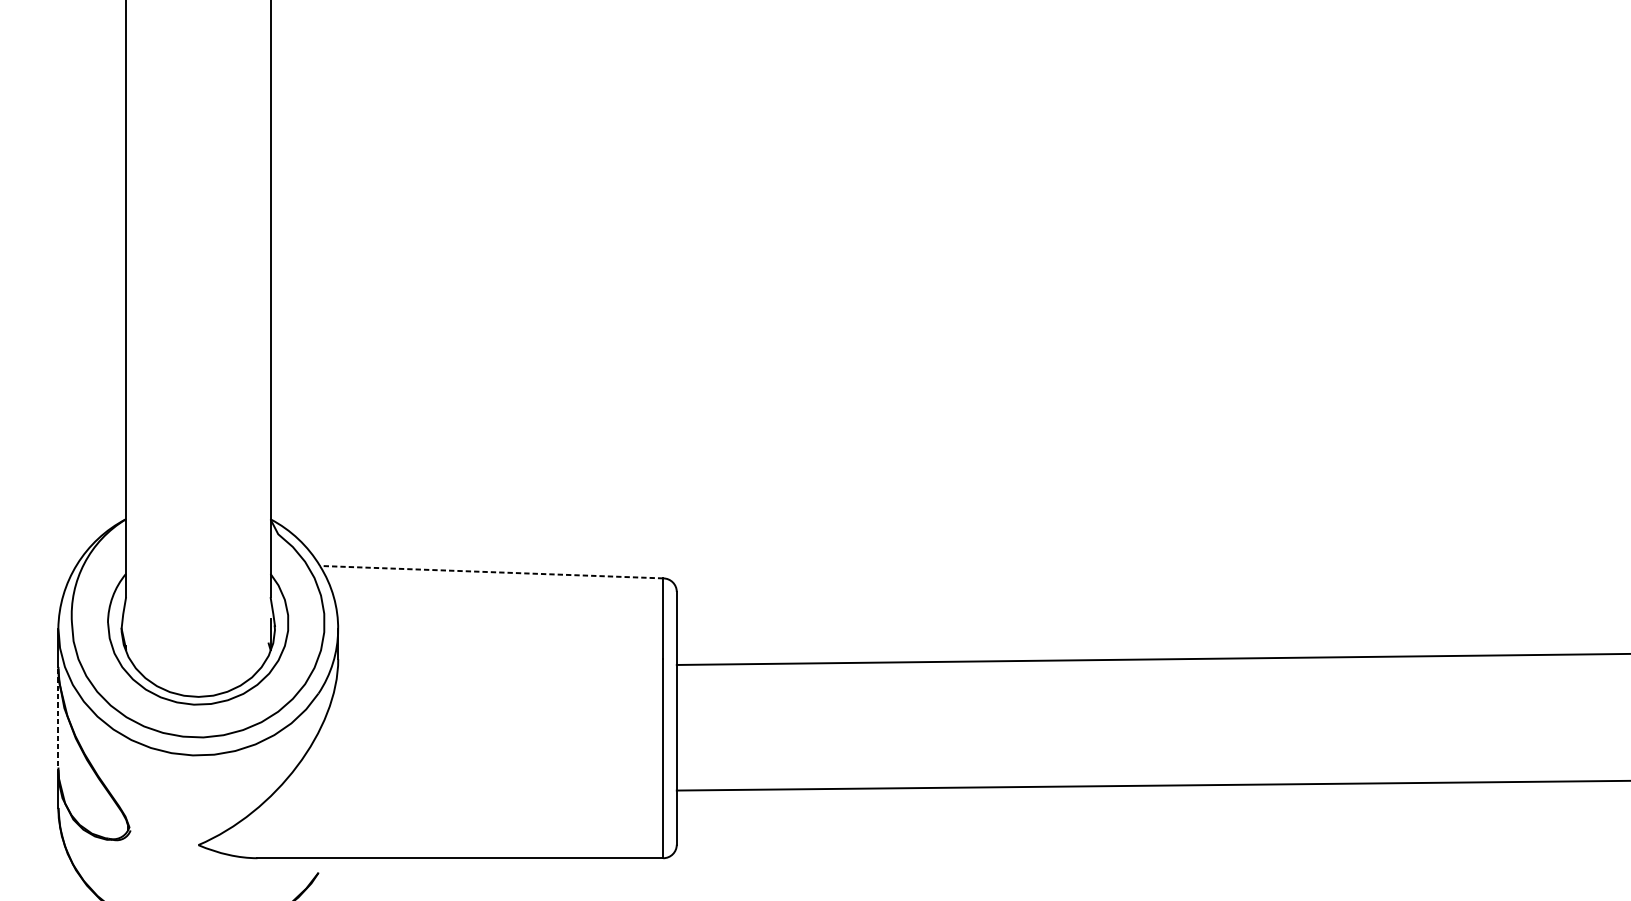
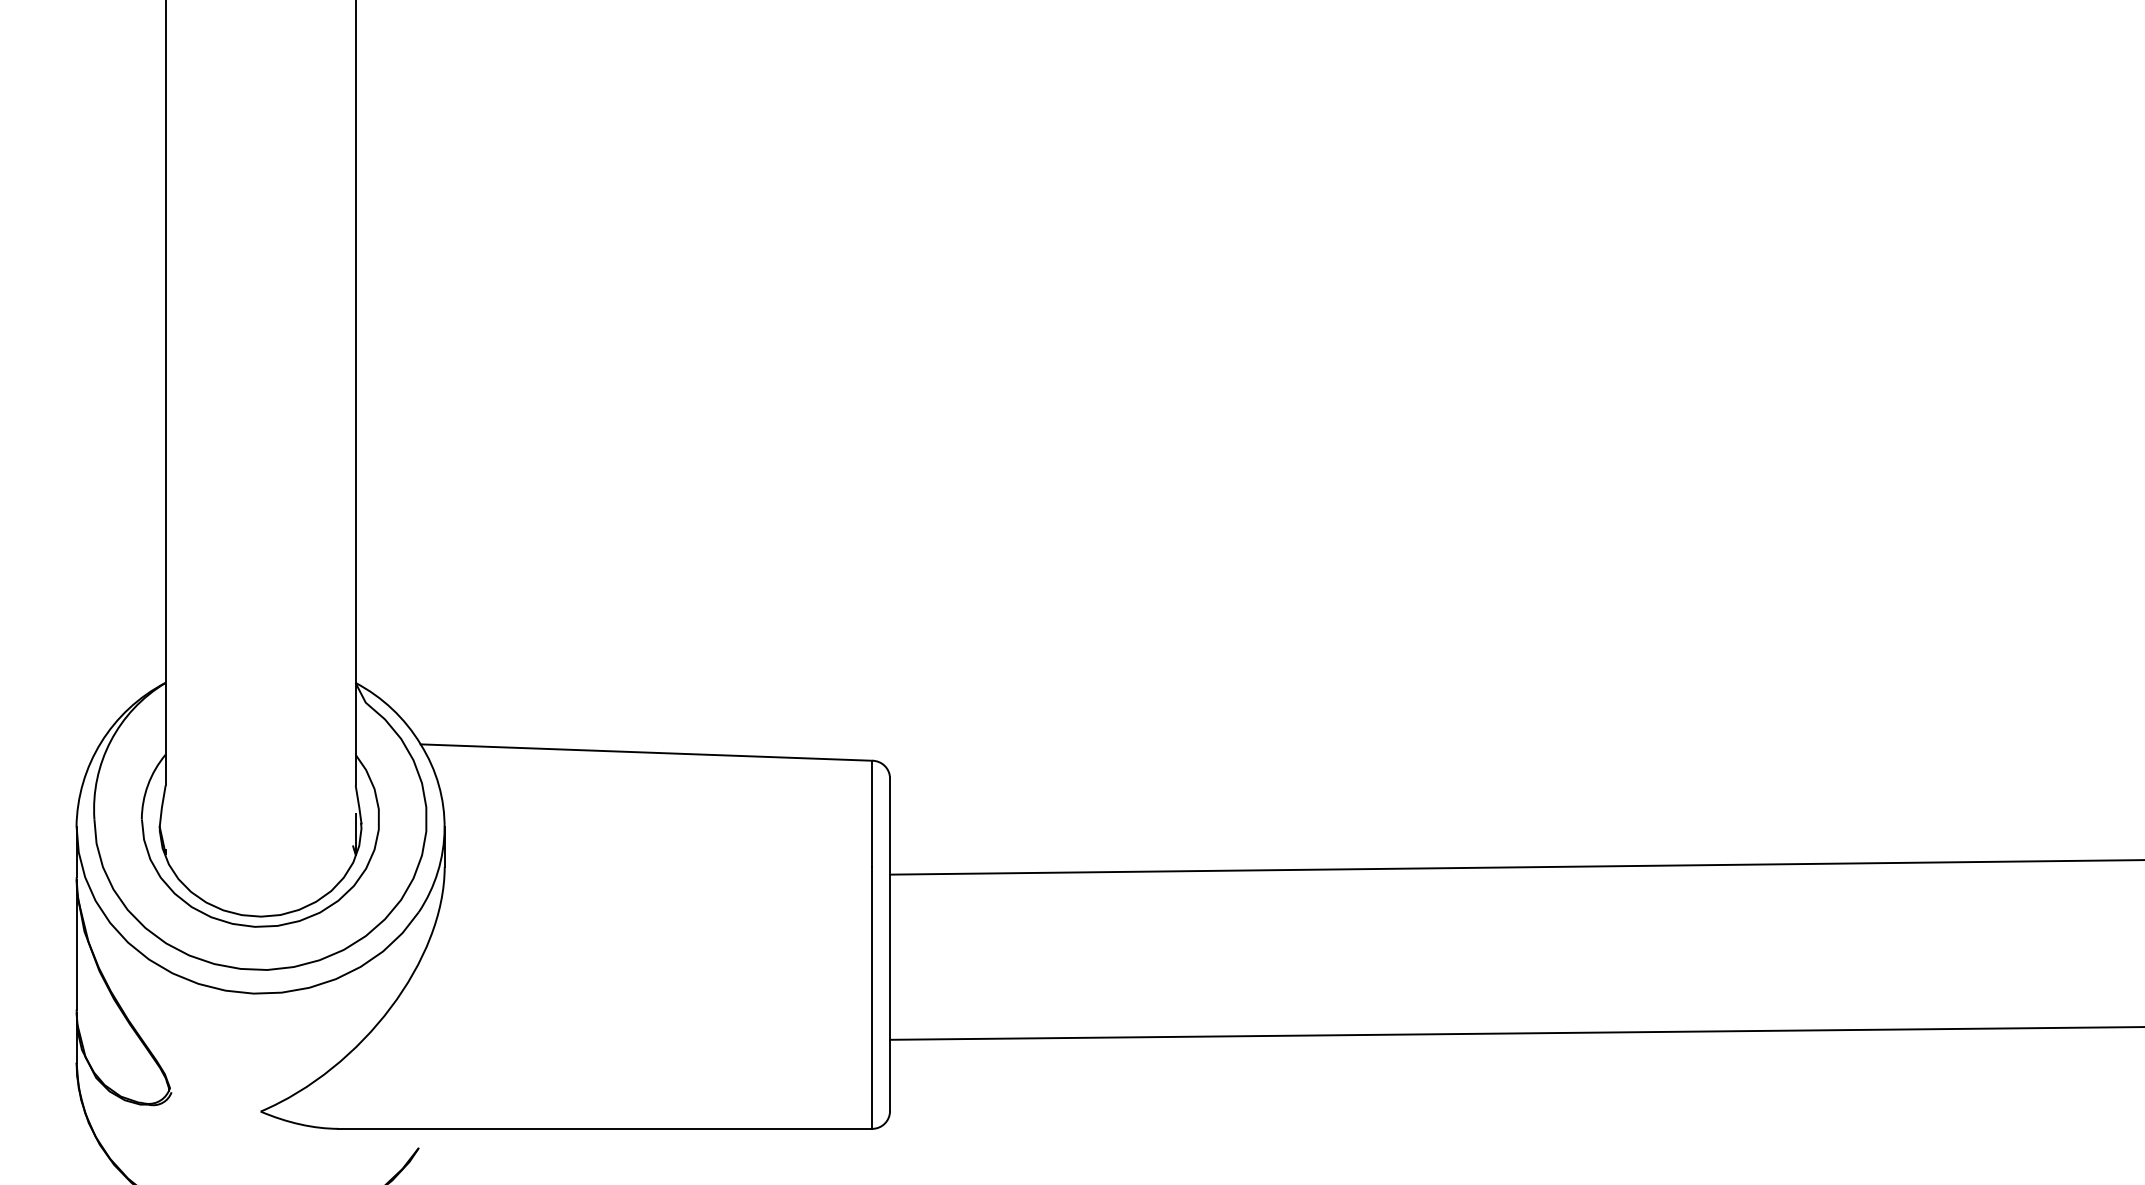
line: (491, 572) -> (646, 752), dashed -> solid
line: (58, 718) -> (76, 944), dashed -> solid

